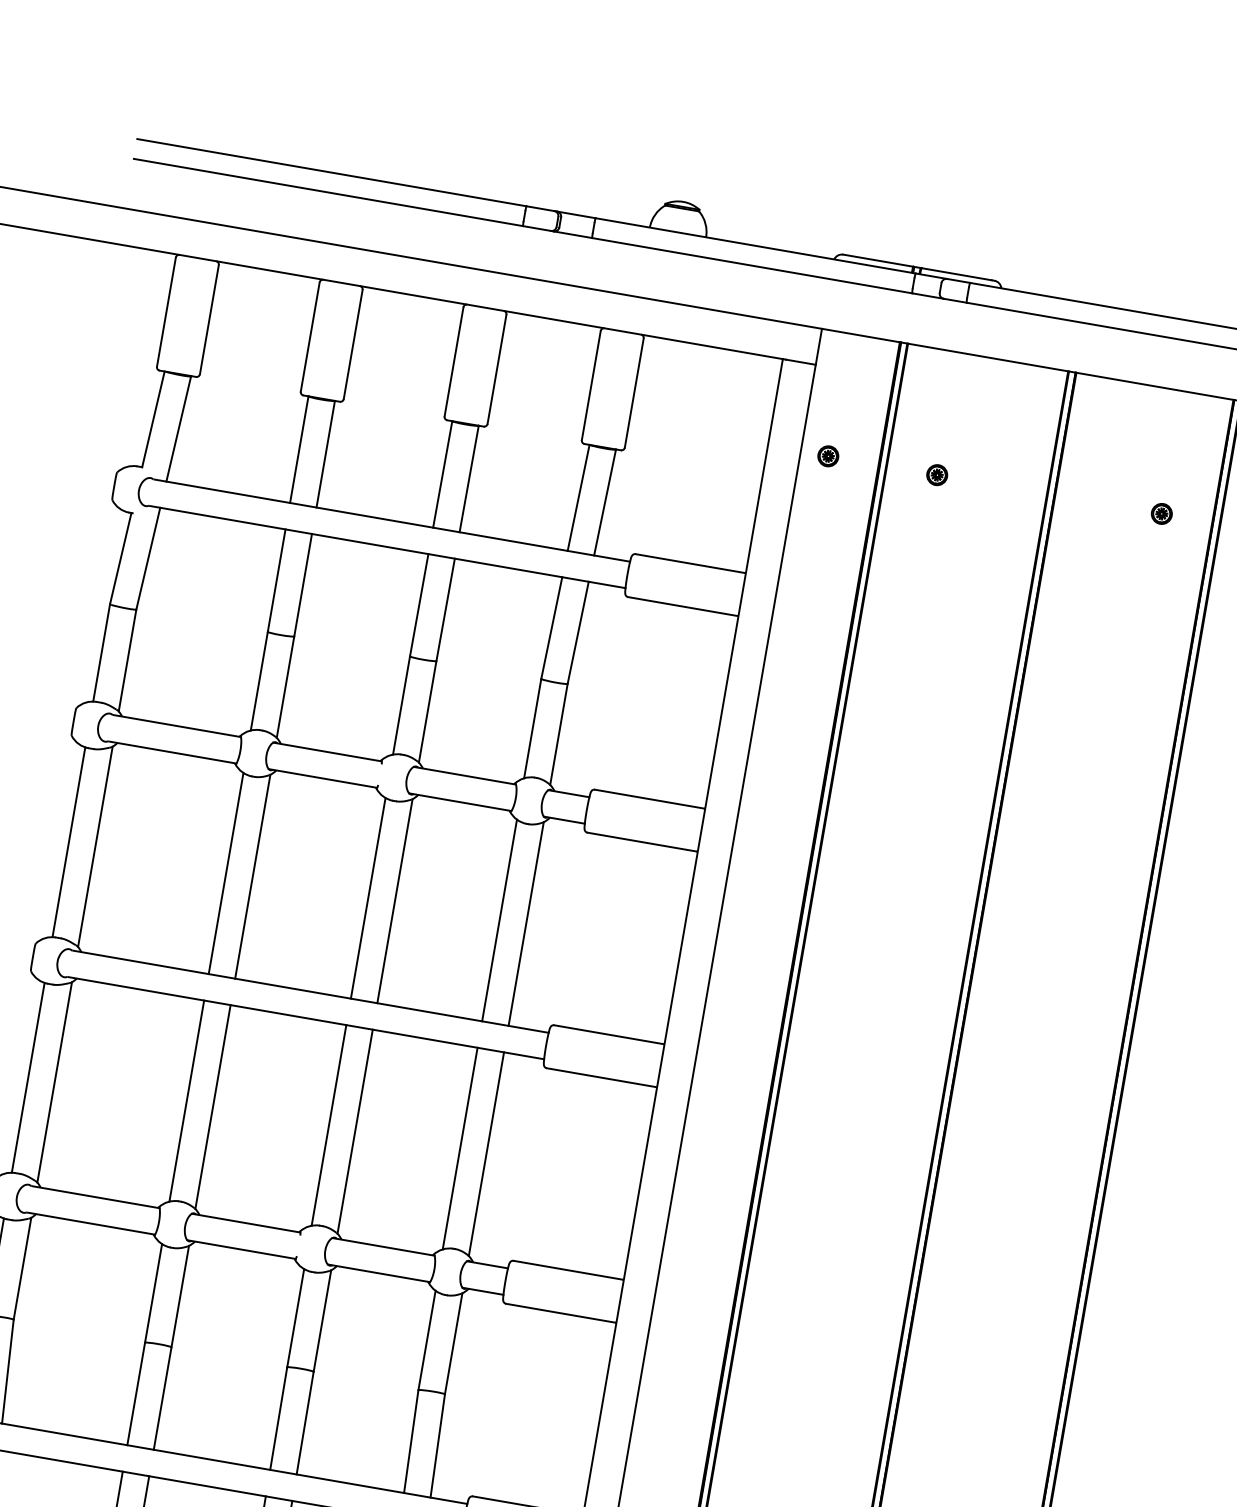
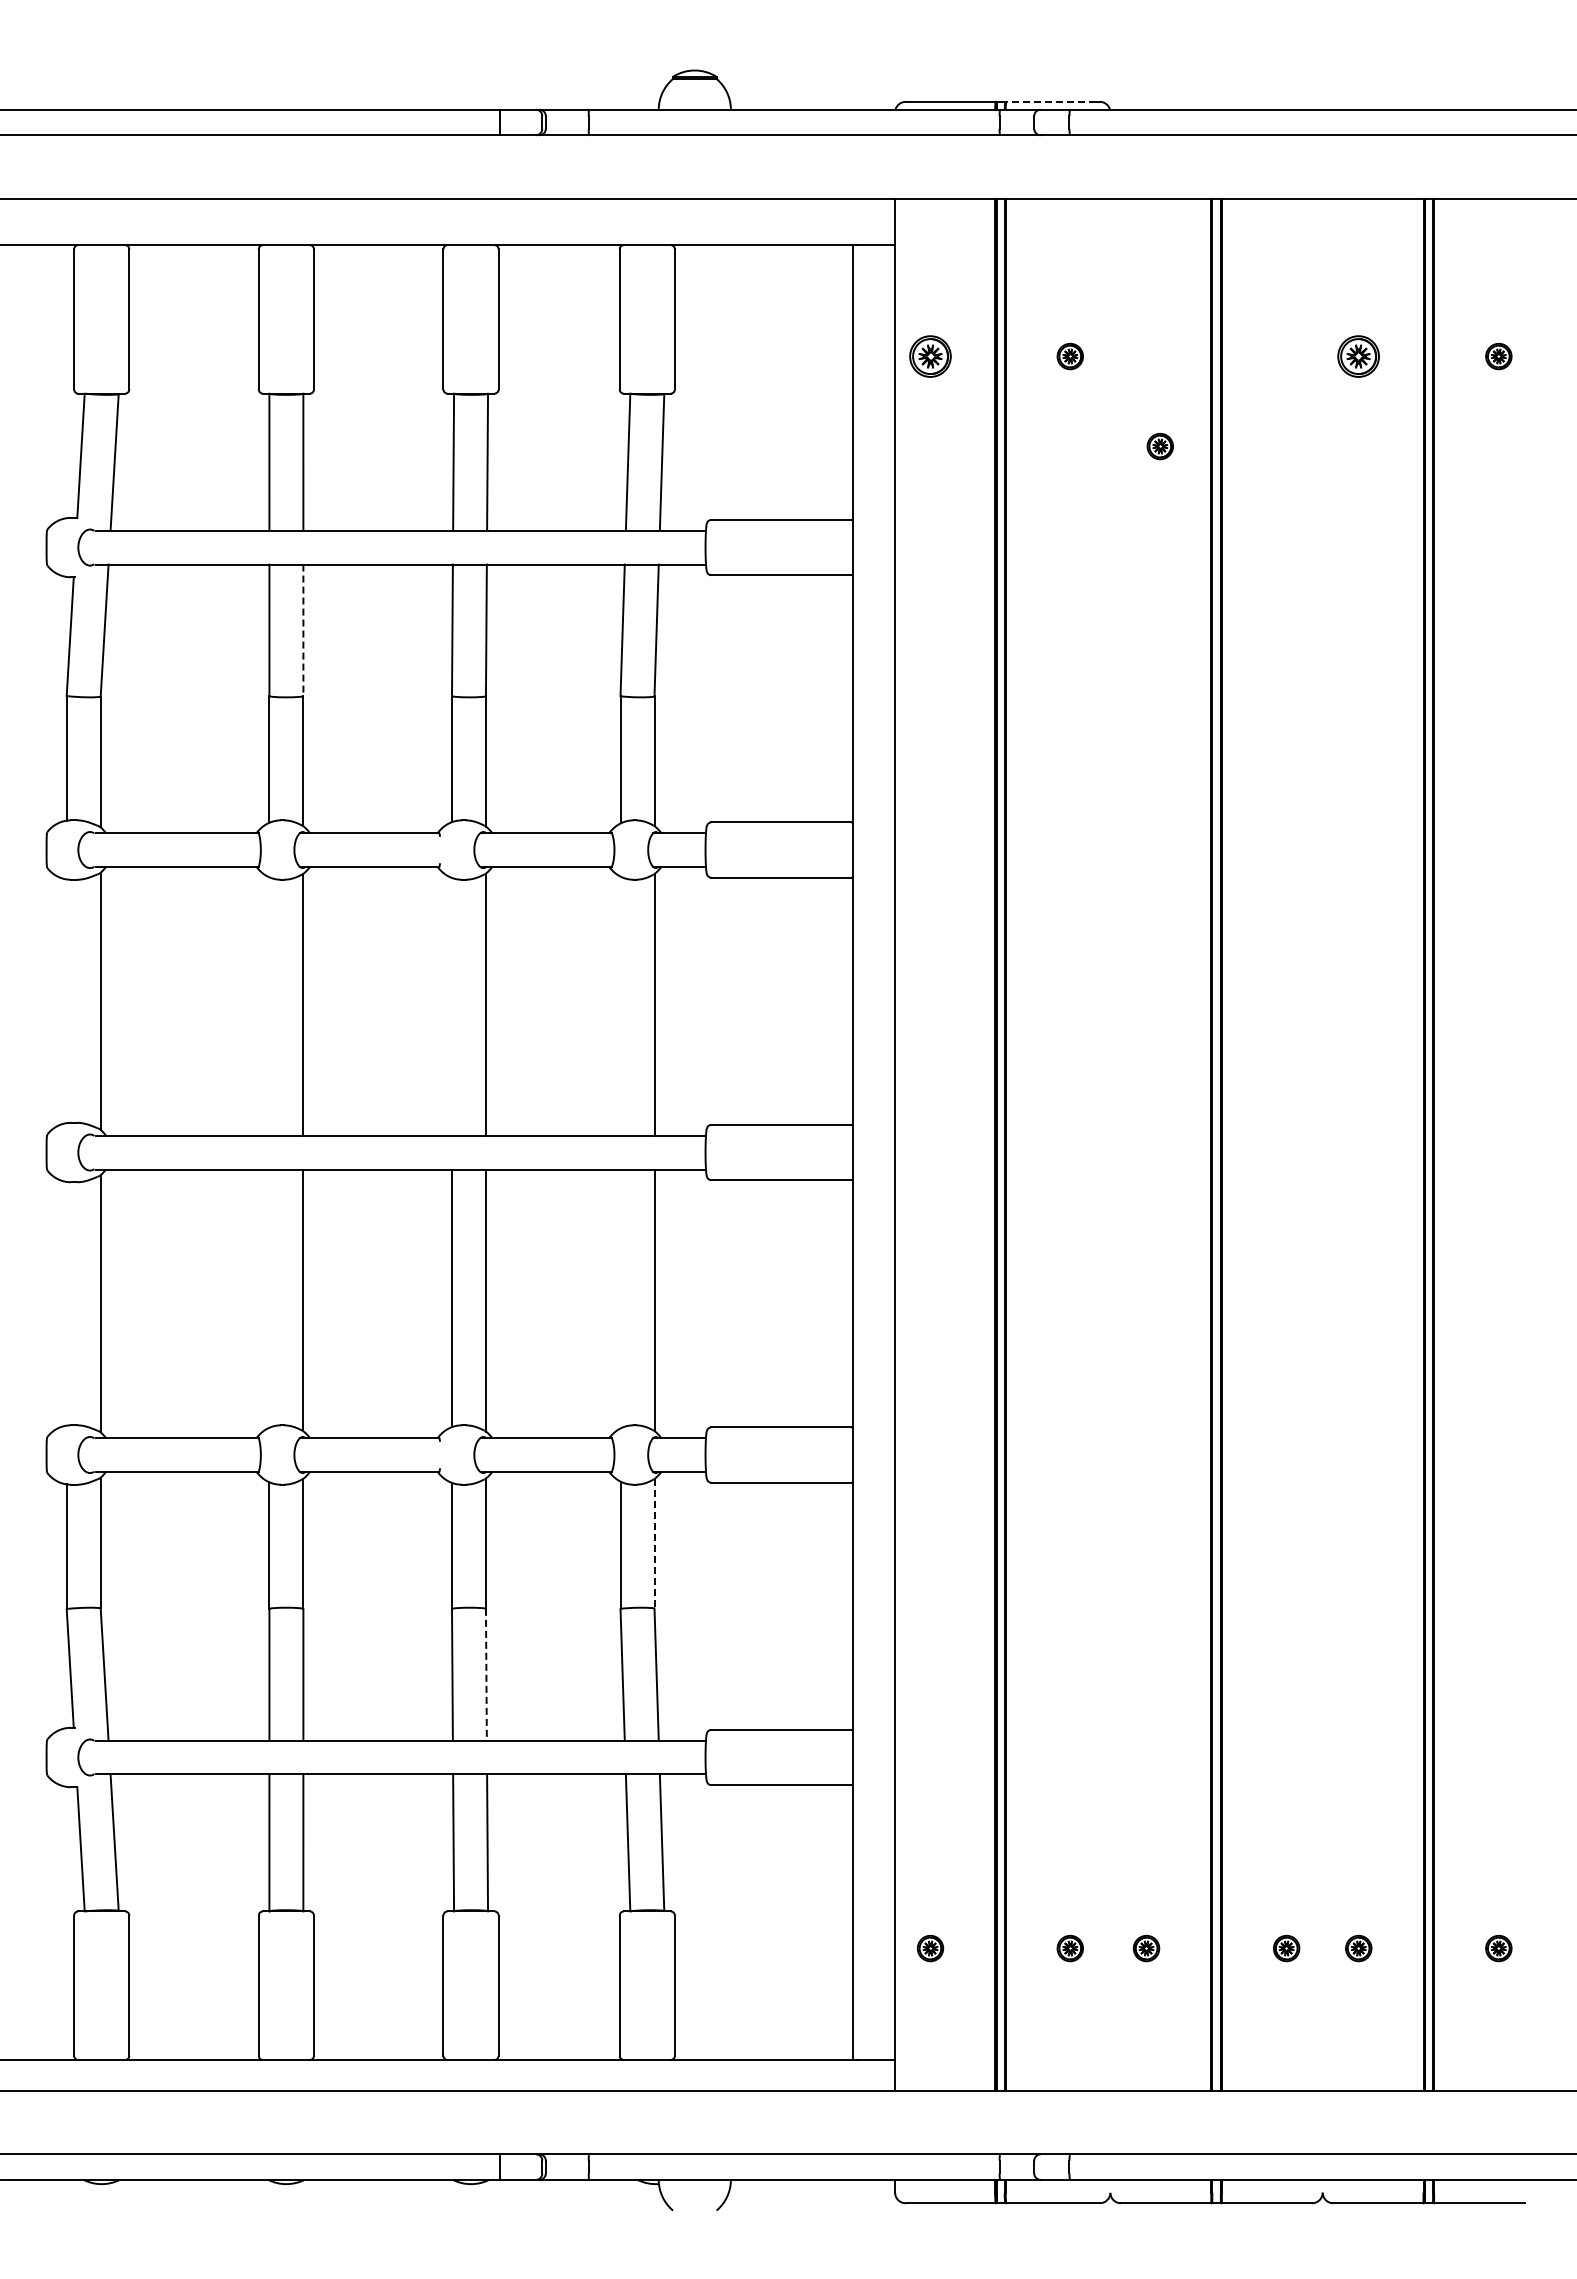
line: (956, 273) -> (1050, 101), solid -> dashed
part: (828, 456) -> (930, 356), size x1.6
part: (1161, 513) -> (1358, 356), size x1.6
part: (994, 557) -> (1159, 446), added
line: (303, 585) -> (303, 630), solid -> dashed
line: (68, 842) -> (66, 1001), removed
line: (226, 873) -> (269, 1006), removed
line: (368, 898) -> (452, 1006), removed
line: (499, 920) -> (620, 1005), removed
line: (28, 1077) -> (66, 1303), removed
line: (186, 1100) -> (269, 1298), removed
line: (460, 1148) -> (620, 1298), removed
line: (453, 1343) -> (654, 1543), solid -> dashed
line: (305, 1423) -> (486, 1674), solid -> dashed

